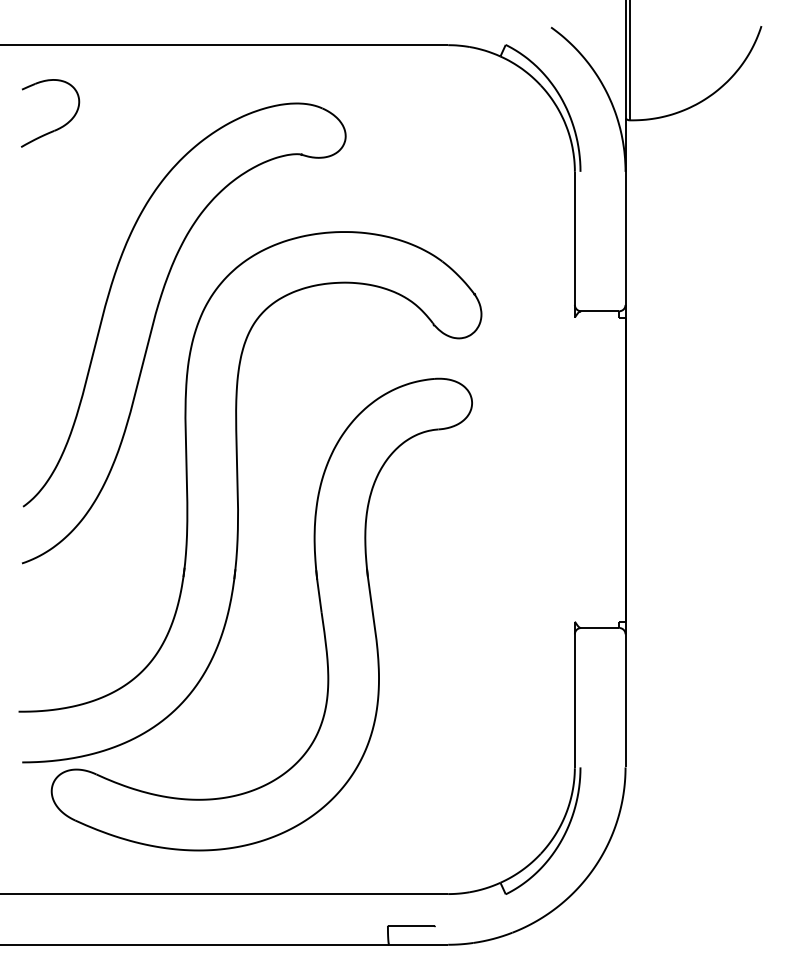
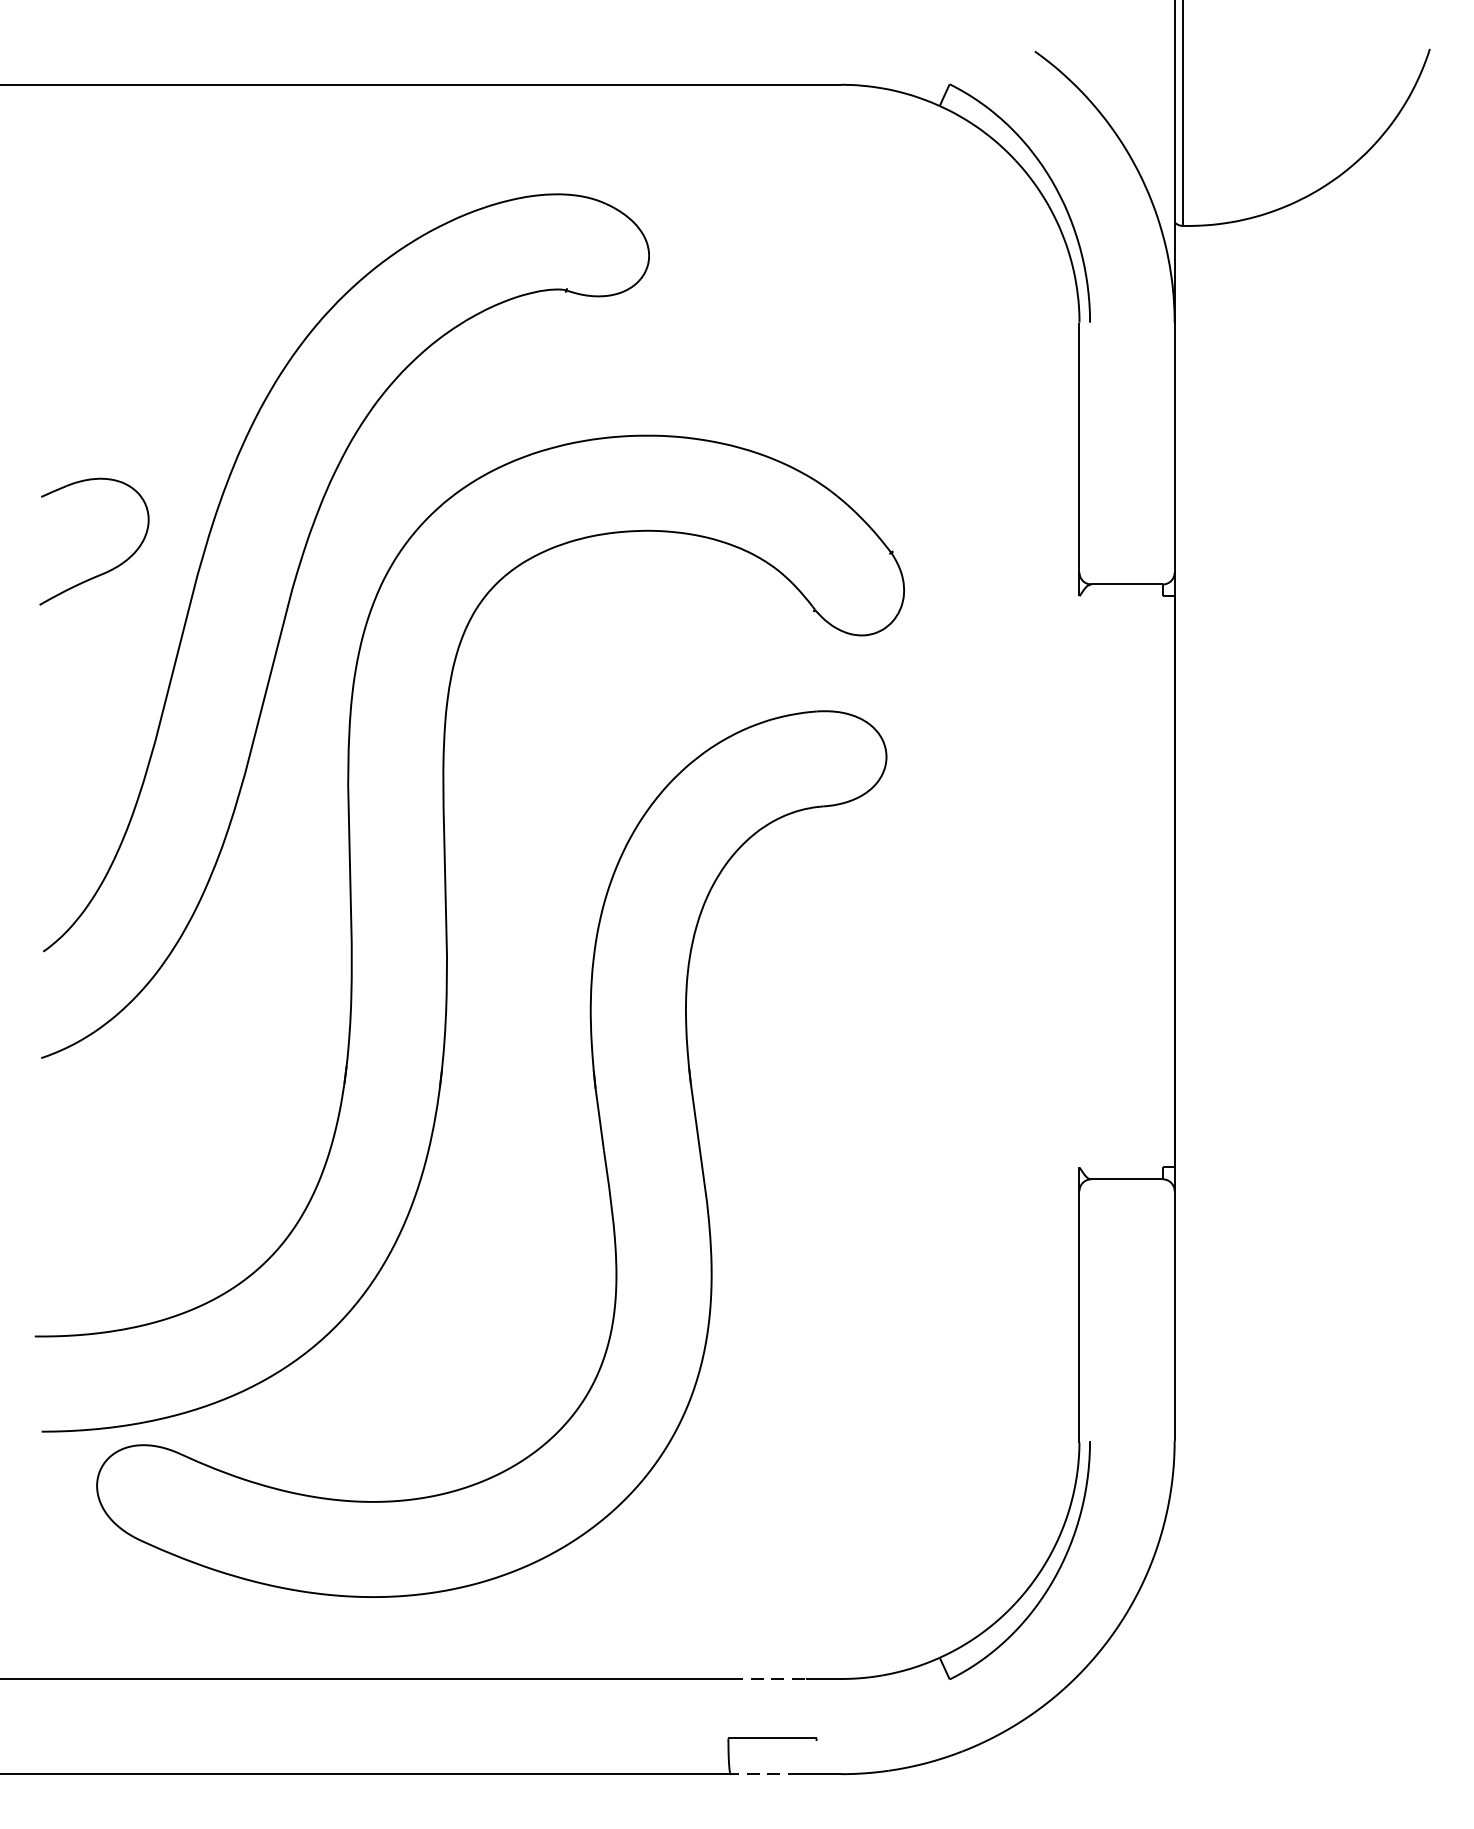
part: (60, 126) -> (113, 566), moved
line: (409, 894) -> (768, 1679), solid -> dashed
line: (407, 944) -> (765, 1773), solid -> dashed

